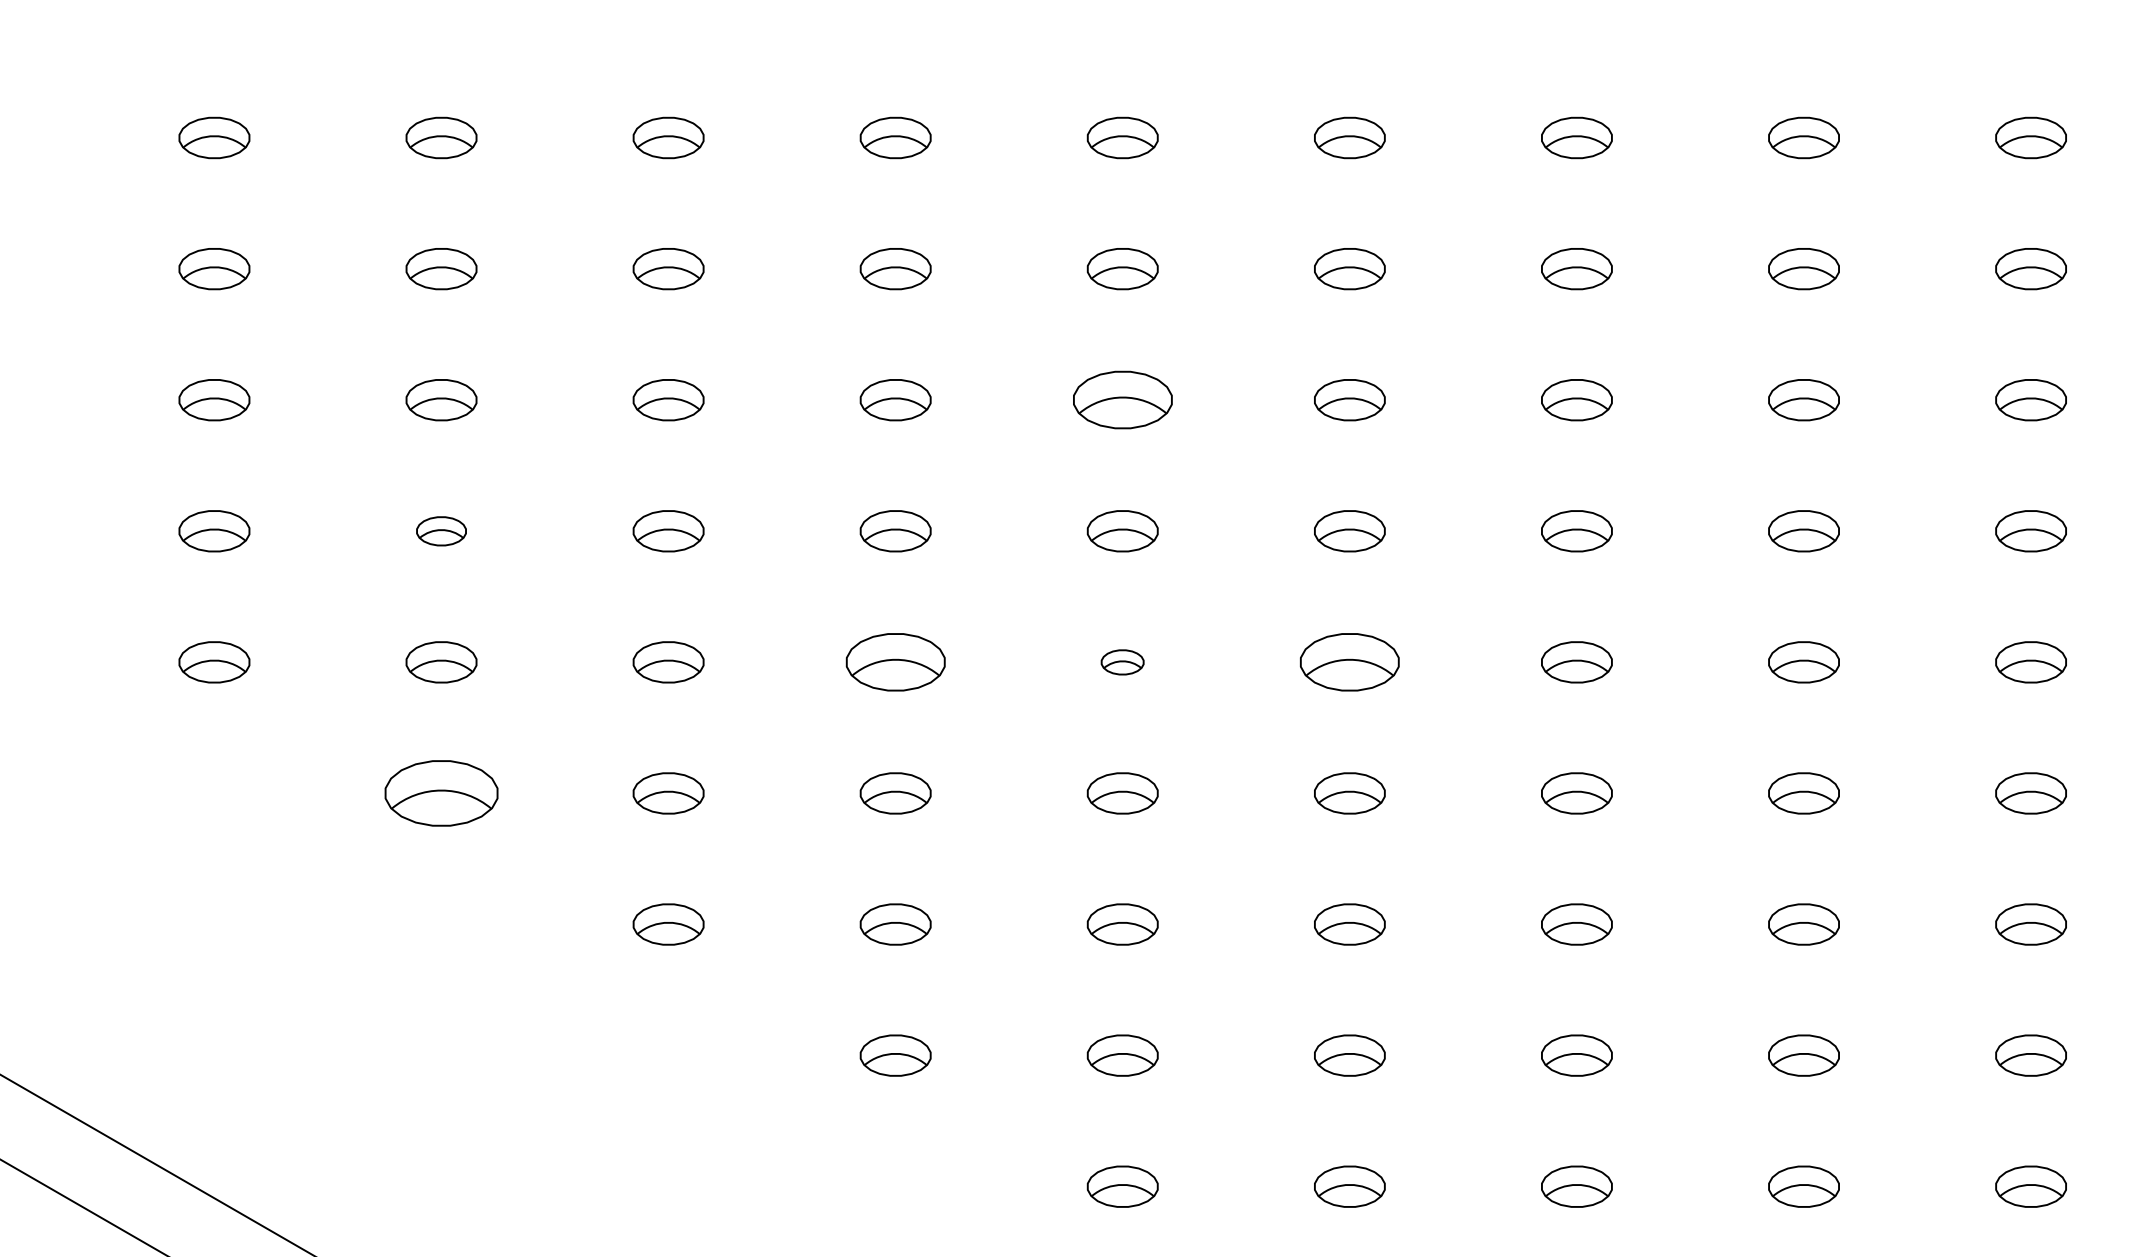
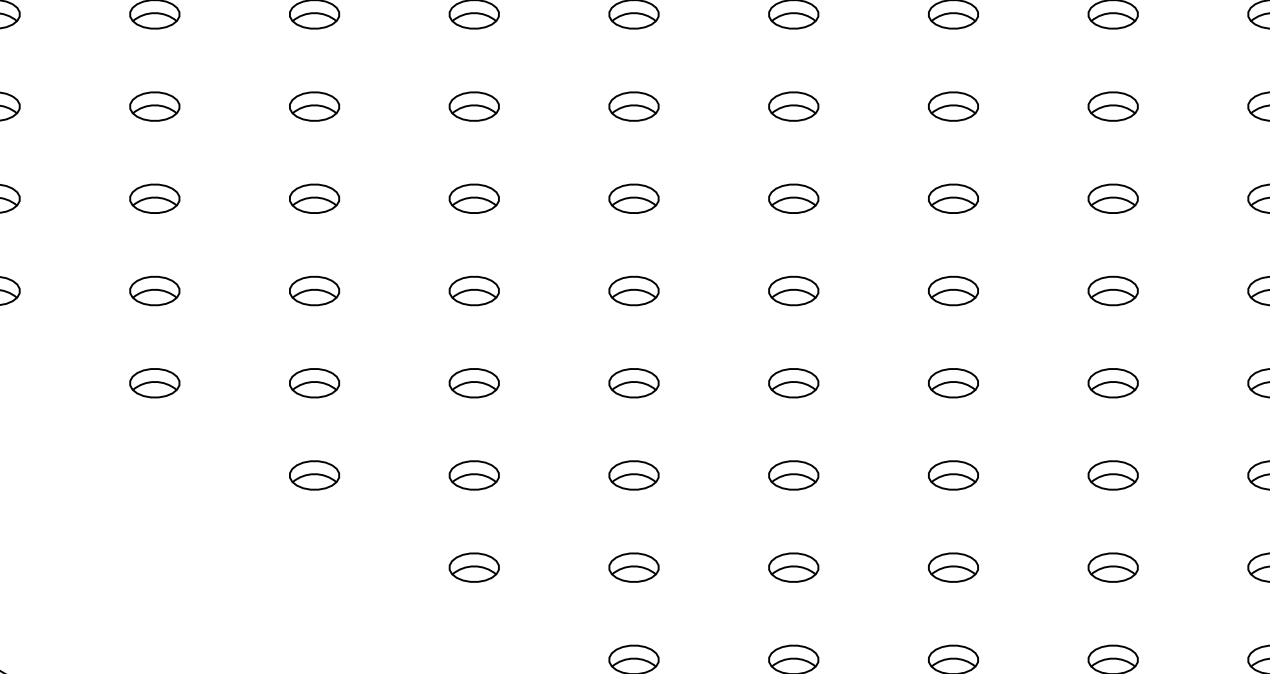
part: (1122, 400) -> (633, 106), size x0.71
part: (441, 531) -> (154, 198), size x1.43
part: (895, 662) -> (474, 291), size x0.71
part: (1122, 662) -> (633, 291), size x1.67
part: (1349, 662) -> (793, 291), size x0.71
part: (441, 793) -> (154, 383), size x0.62

